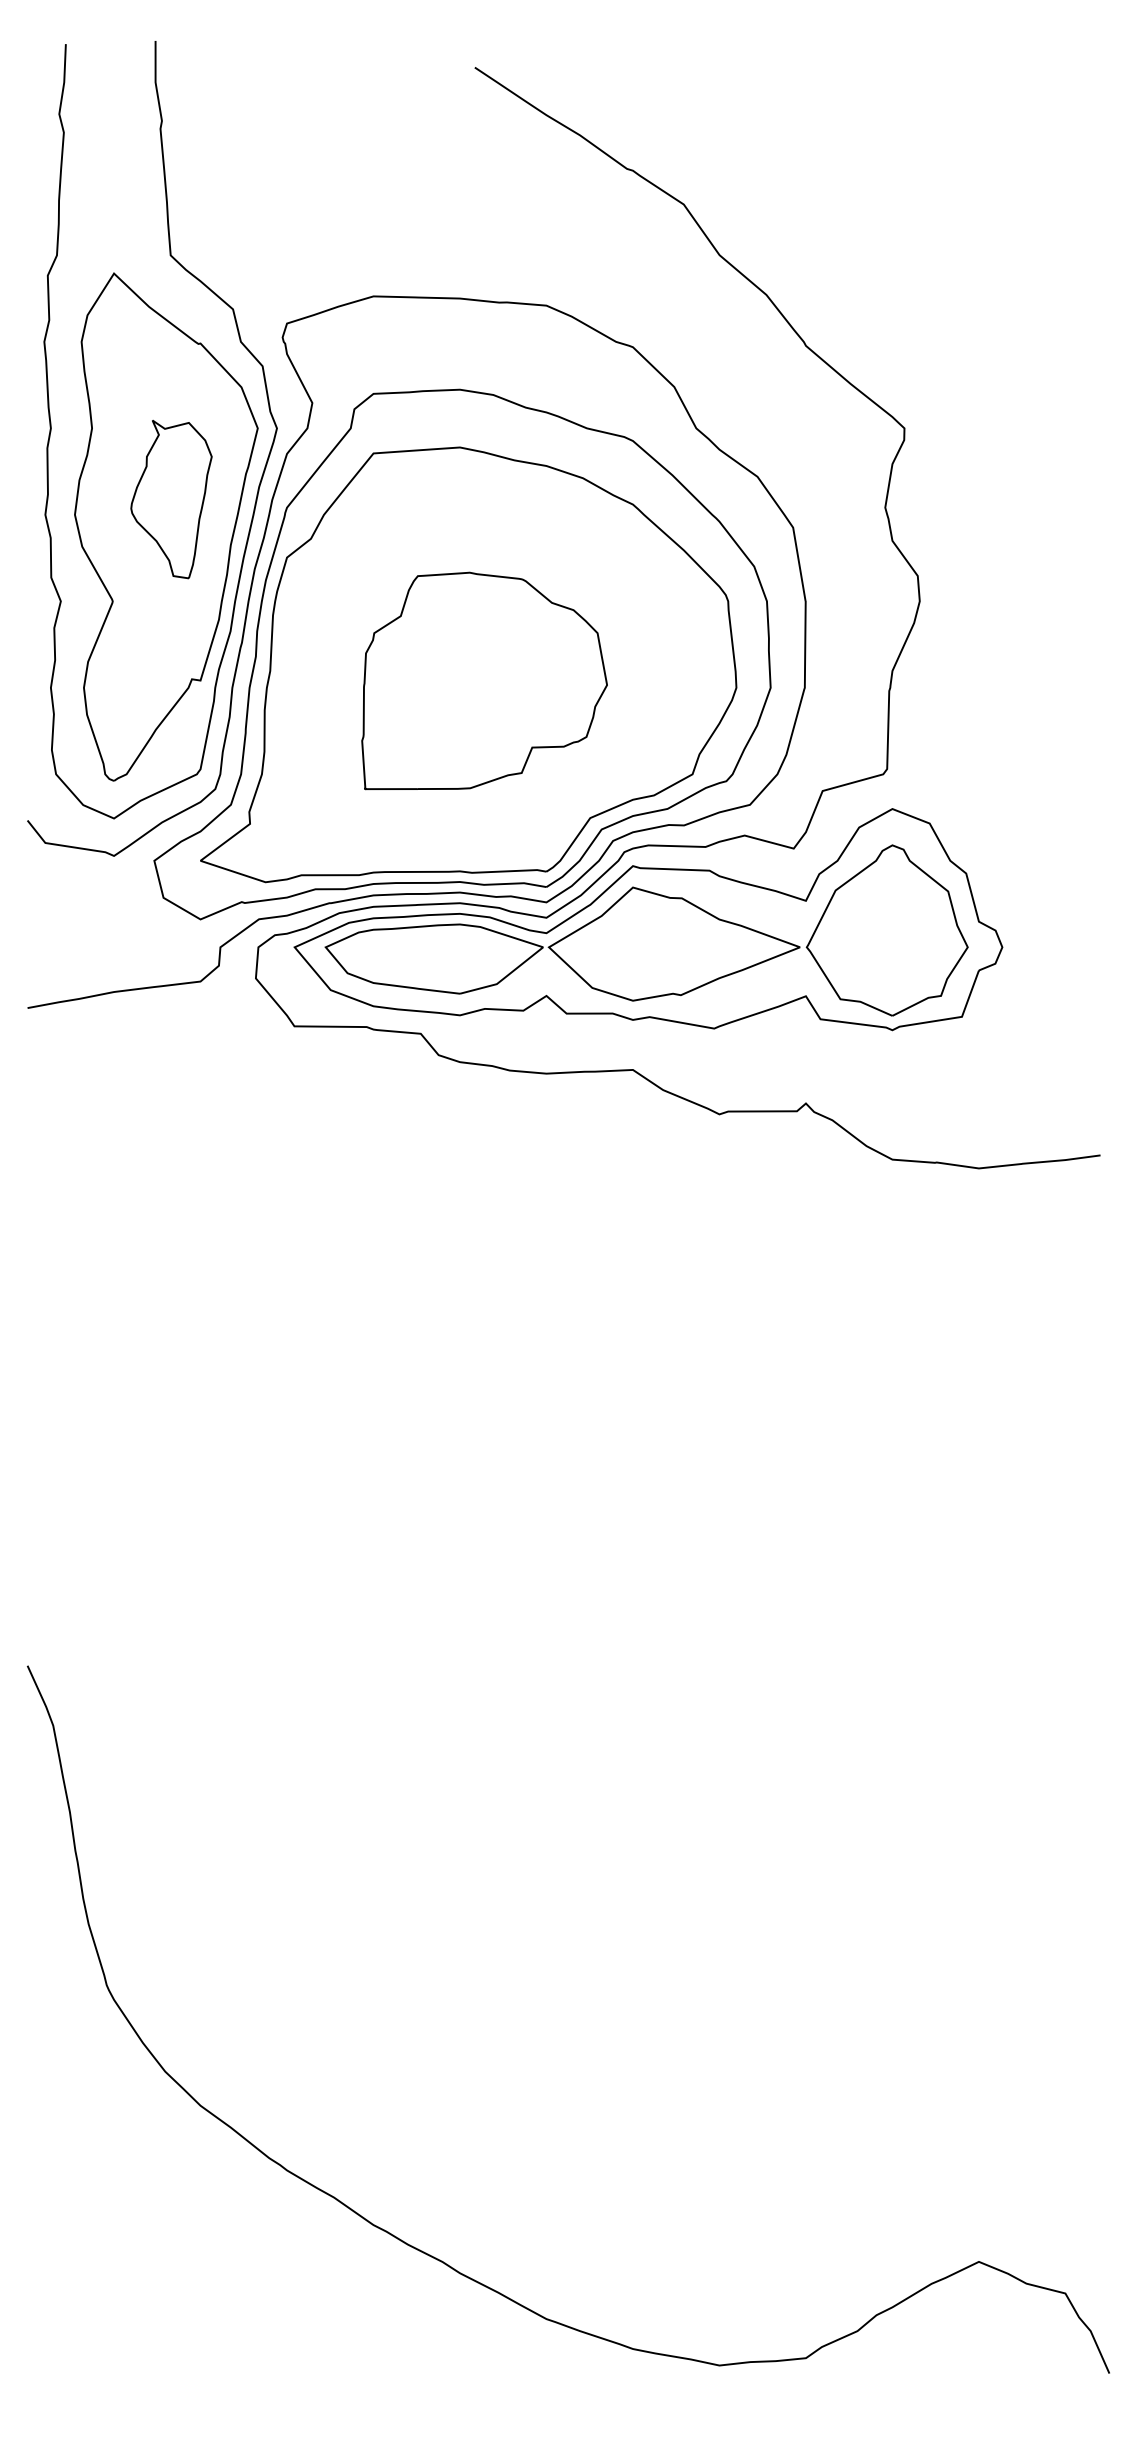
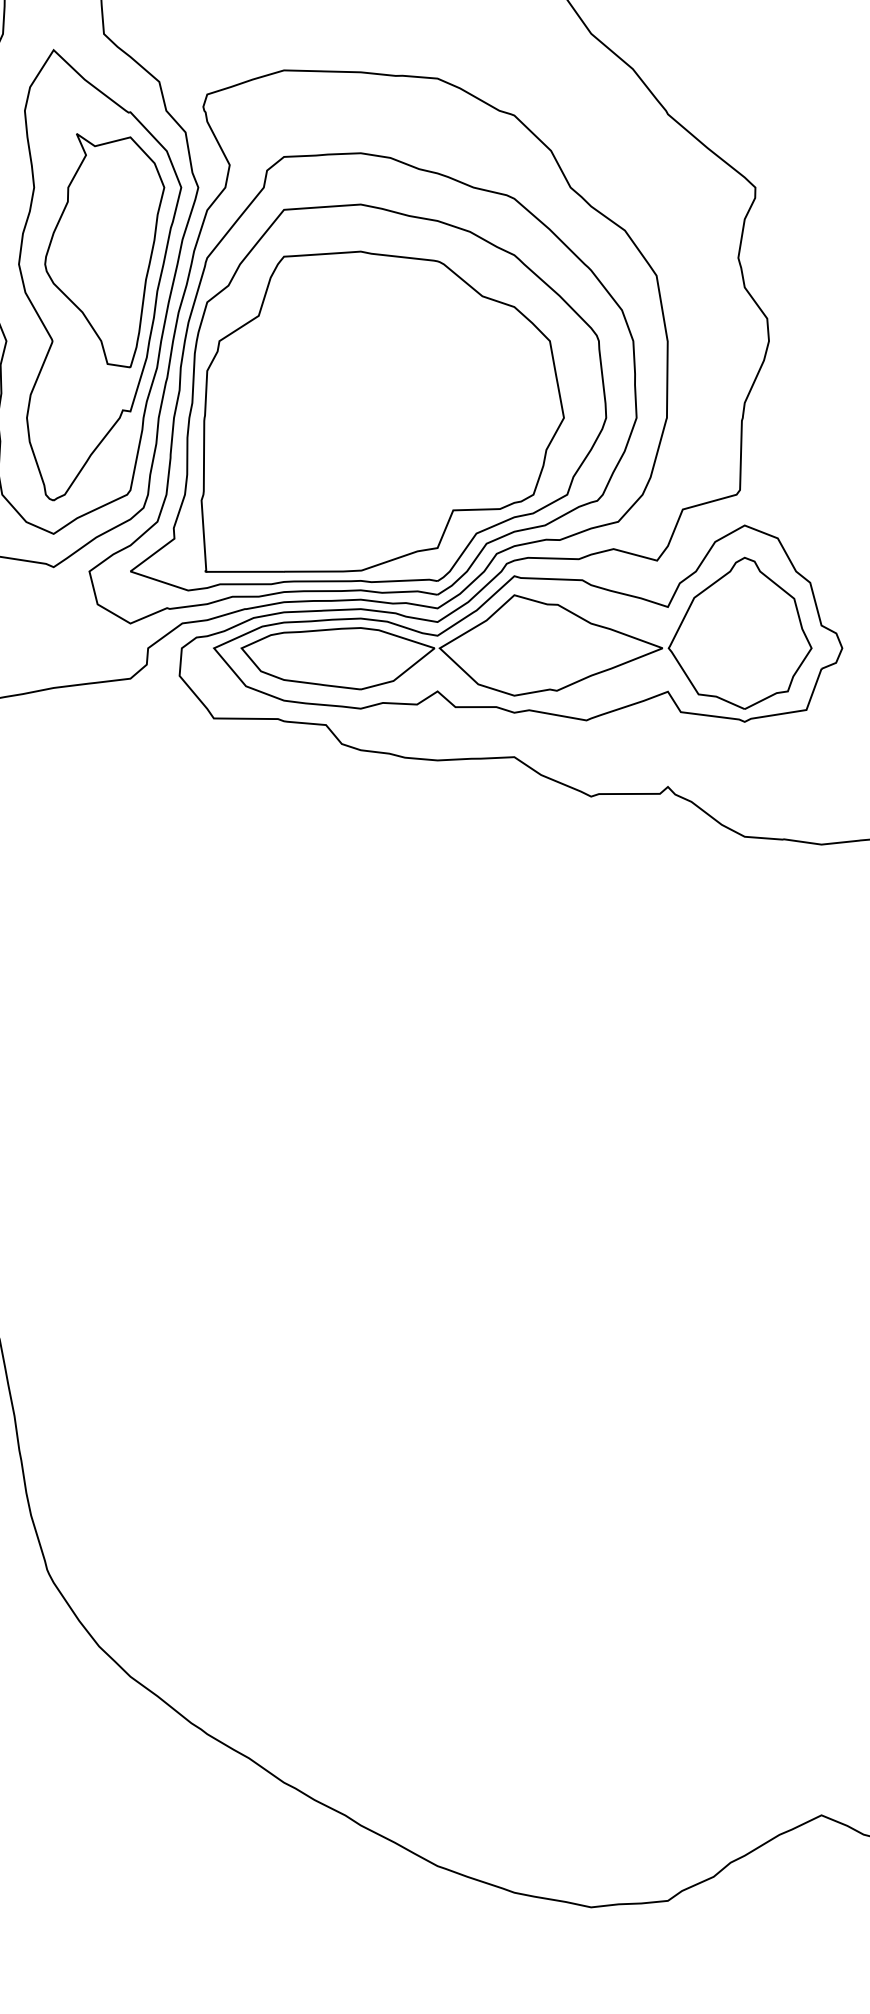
part: (171, 499) -> (104, 250), size x1.67
part: (484, 680) -> (382, 411), size x1.67

